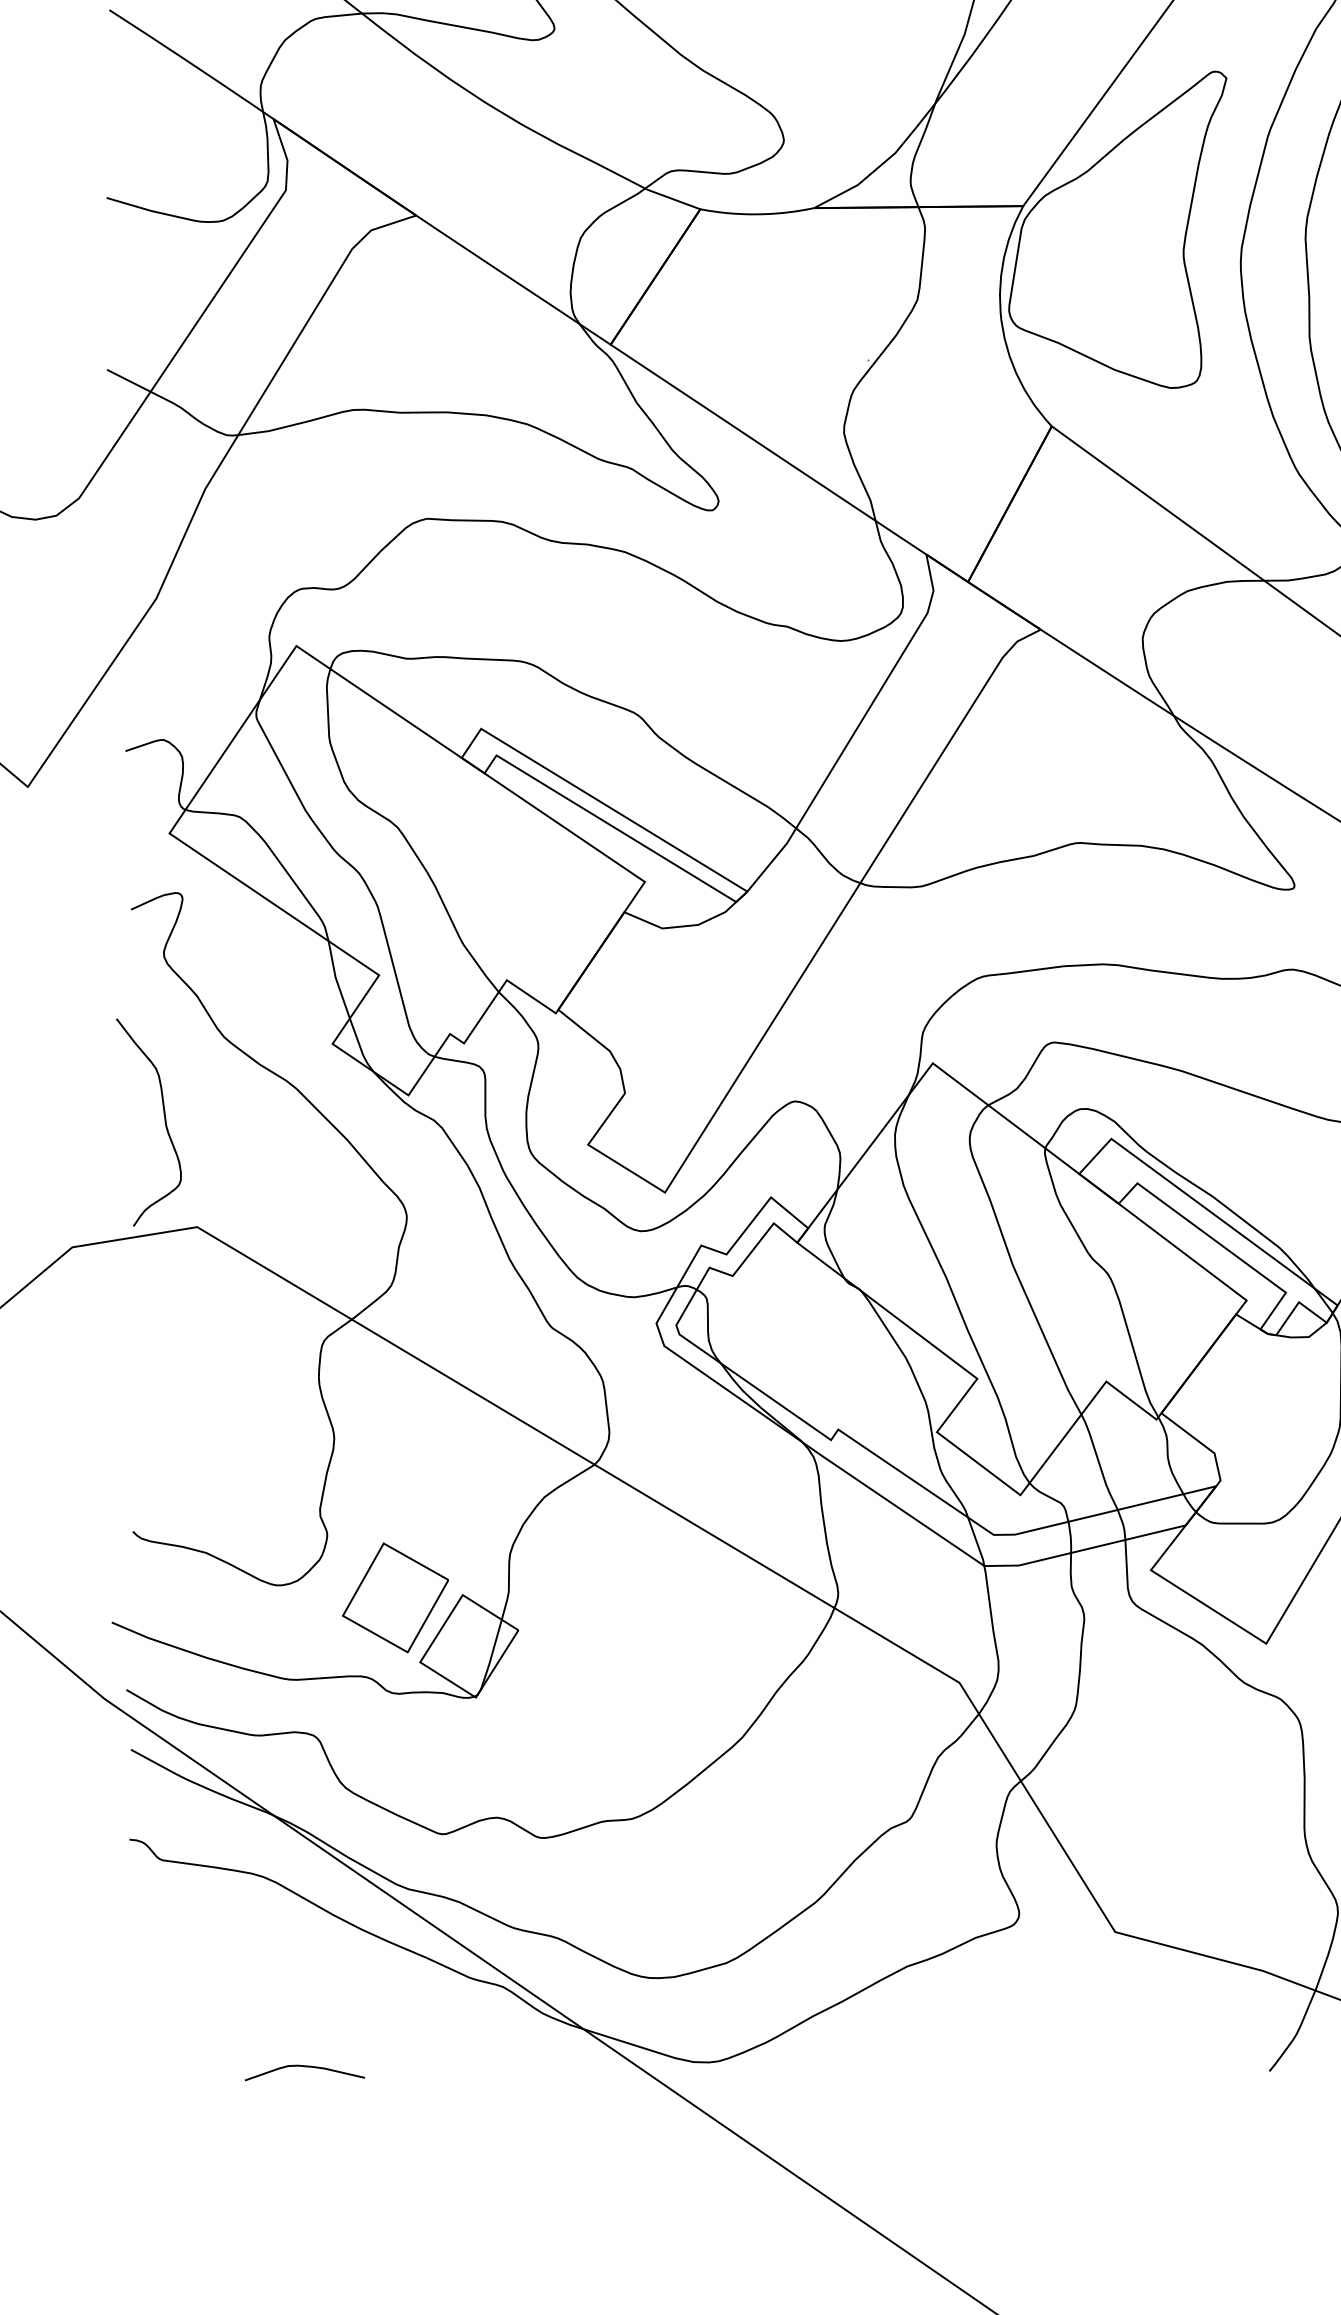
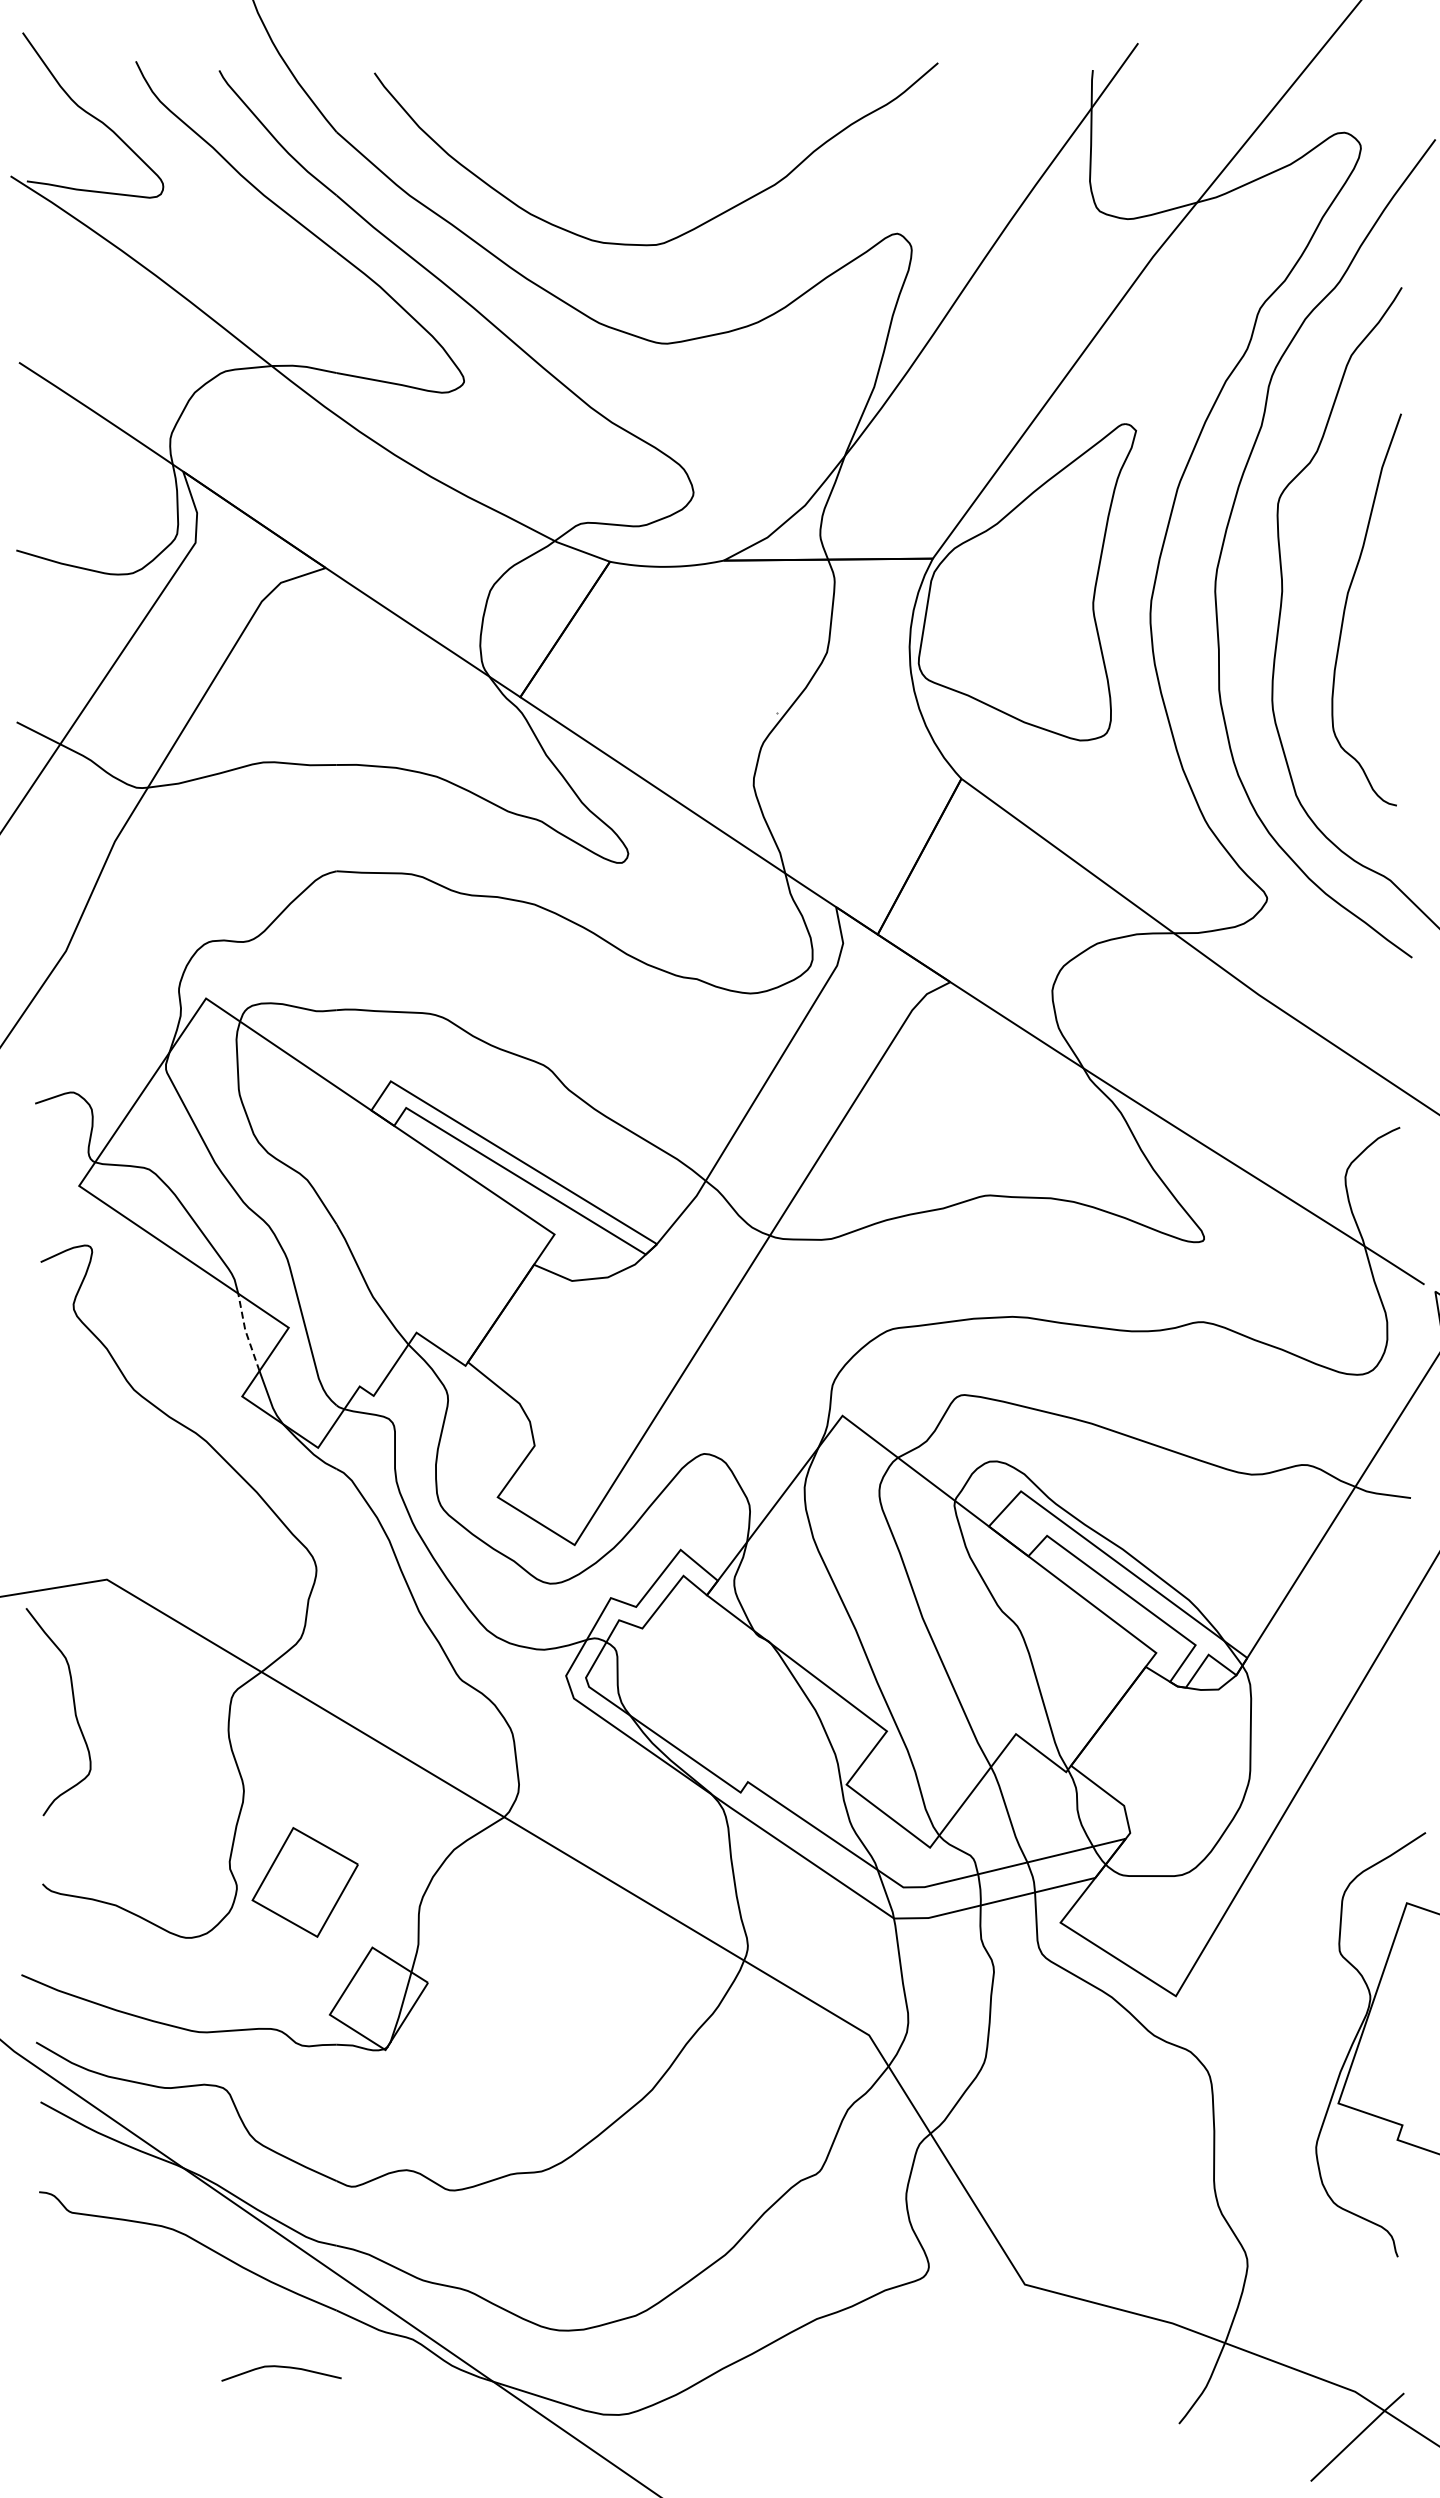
line: (335, 979) -> (245, 1331), solid -> dashed
curve: (164, 1123) -> (74, 1712), moved
part: (394, 1598) -> (304, 1882), moved
curve: (304, 2067) -> (281, 2367), moved

